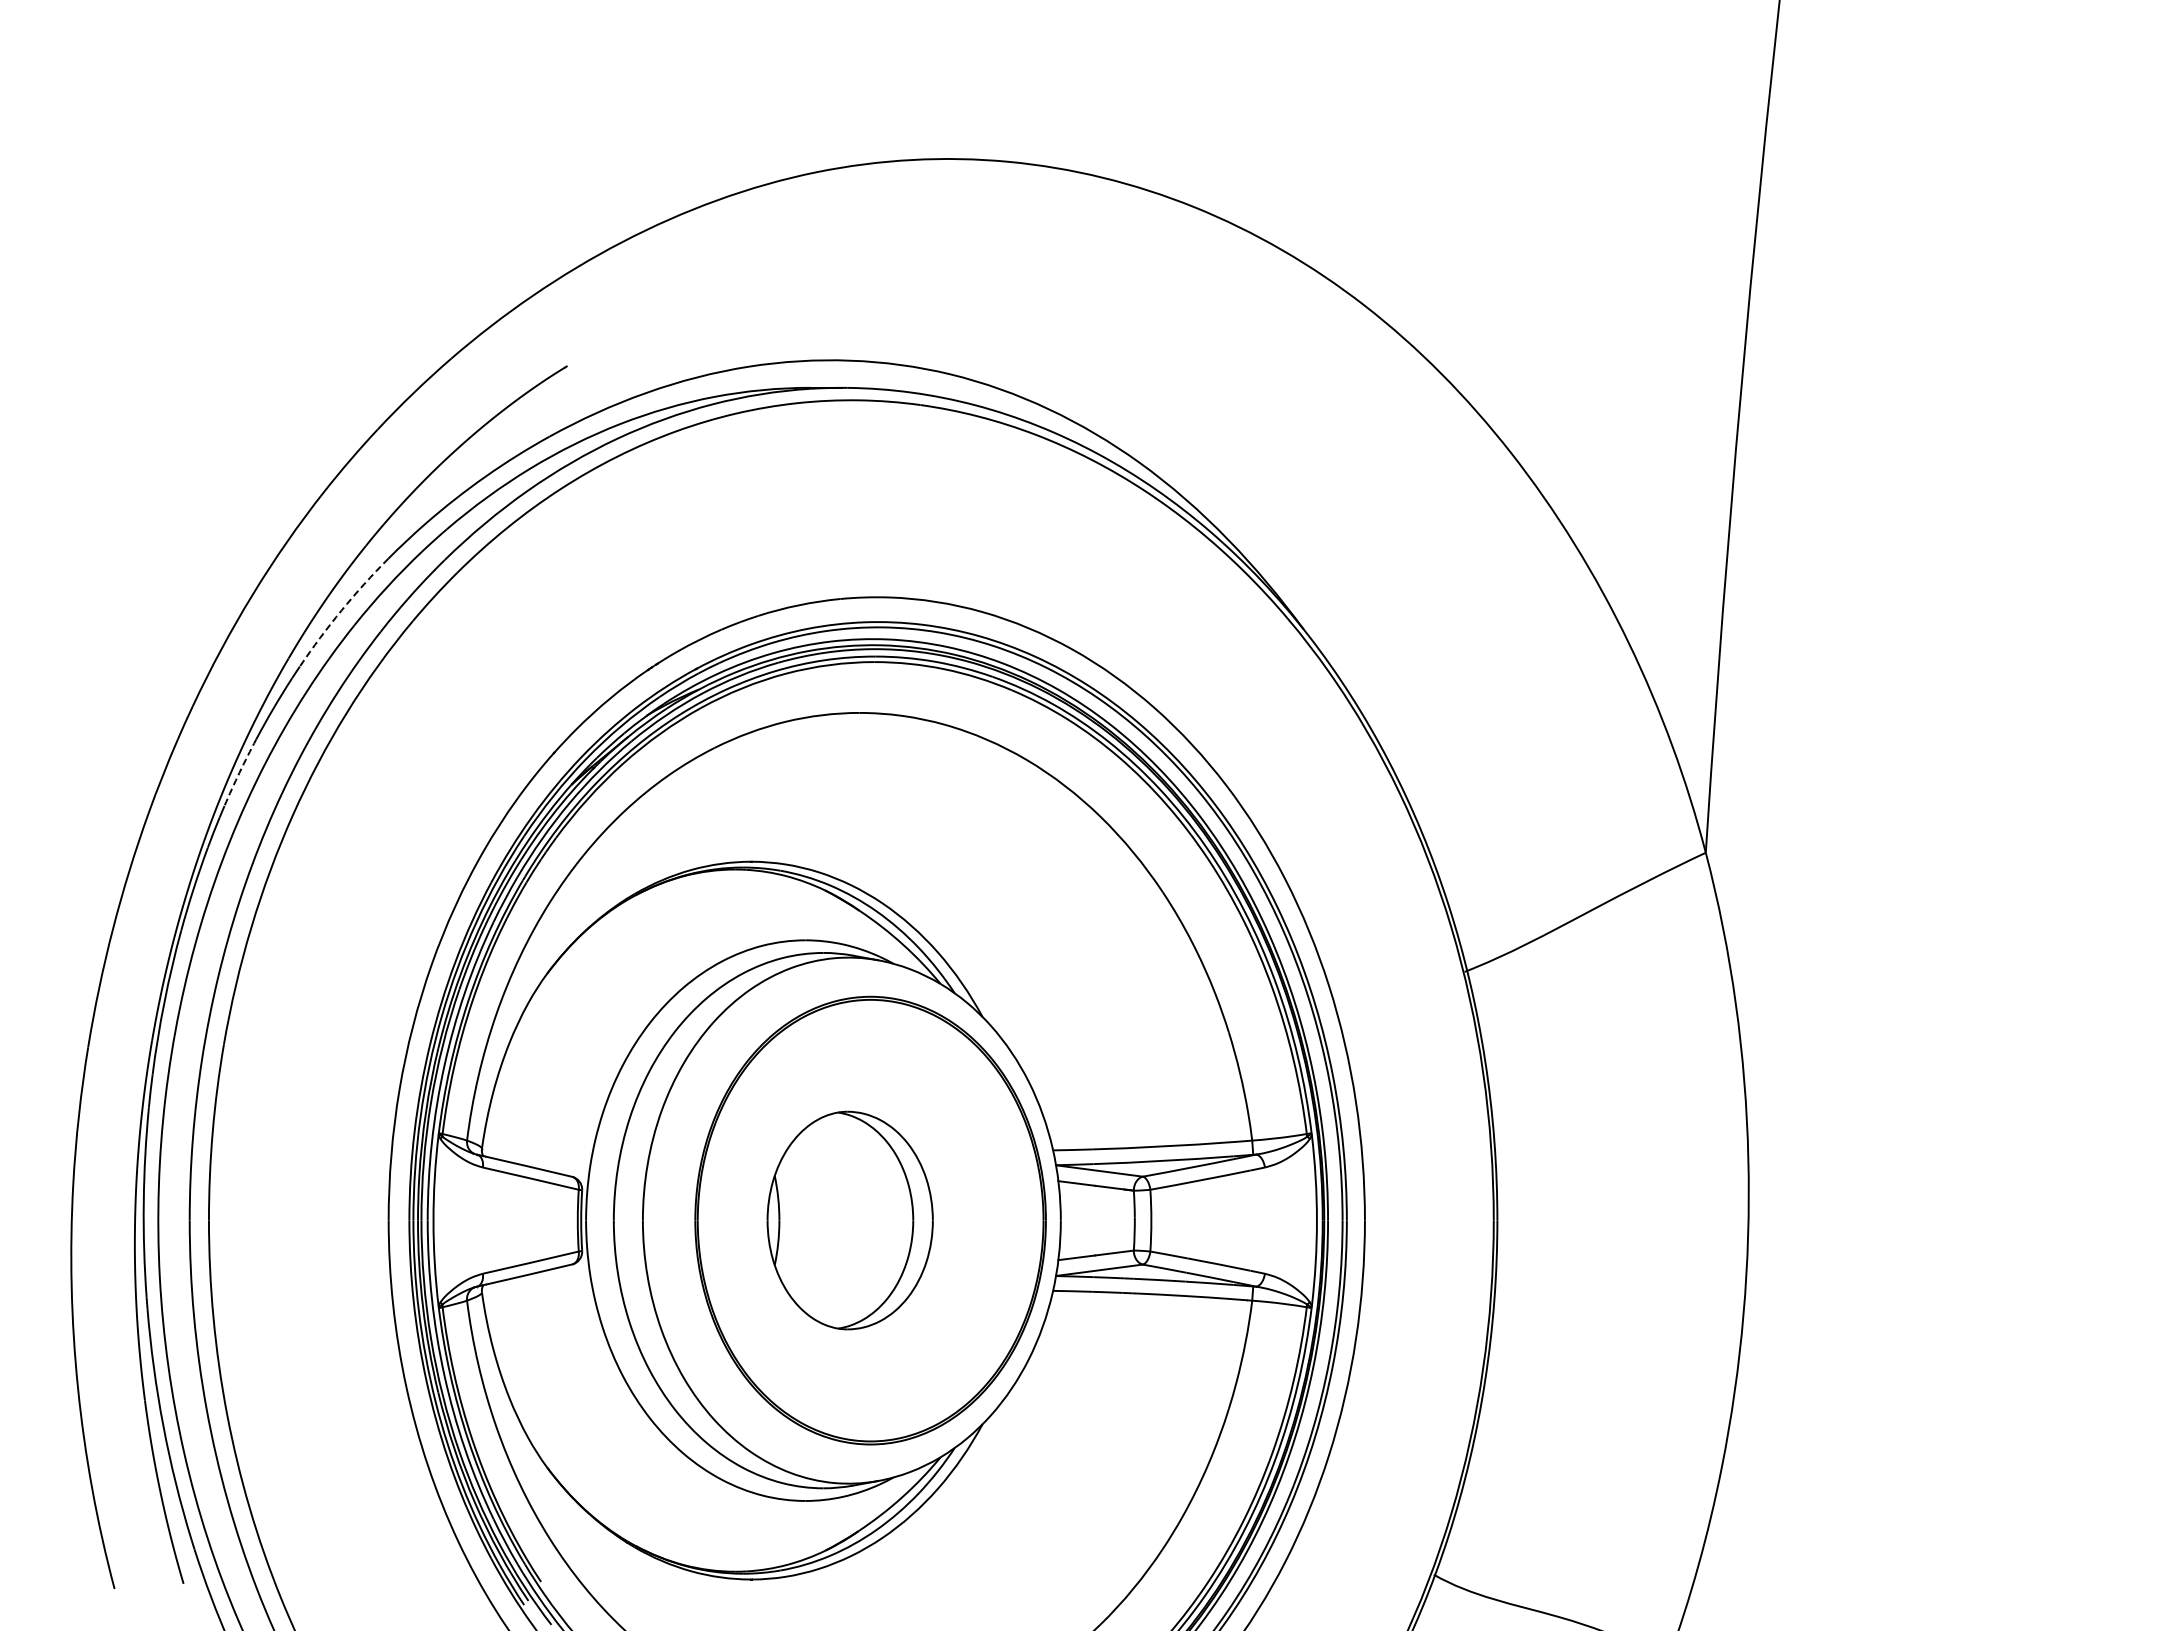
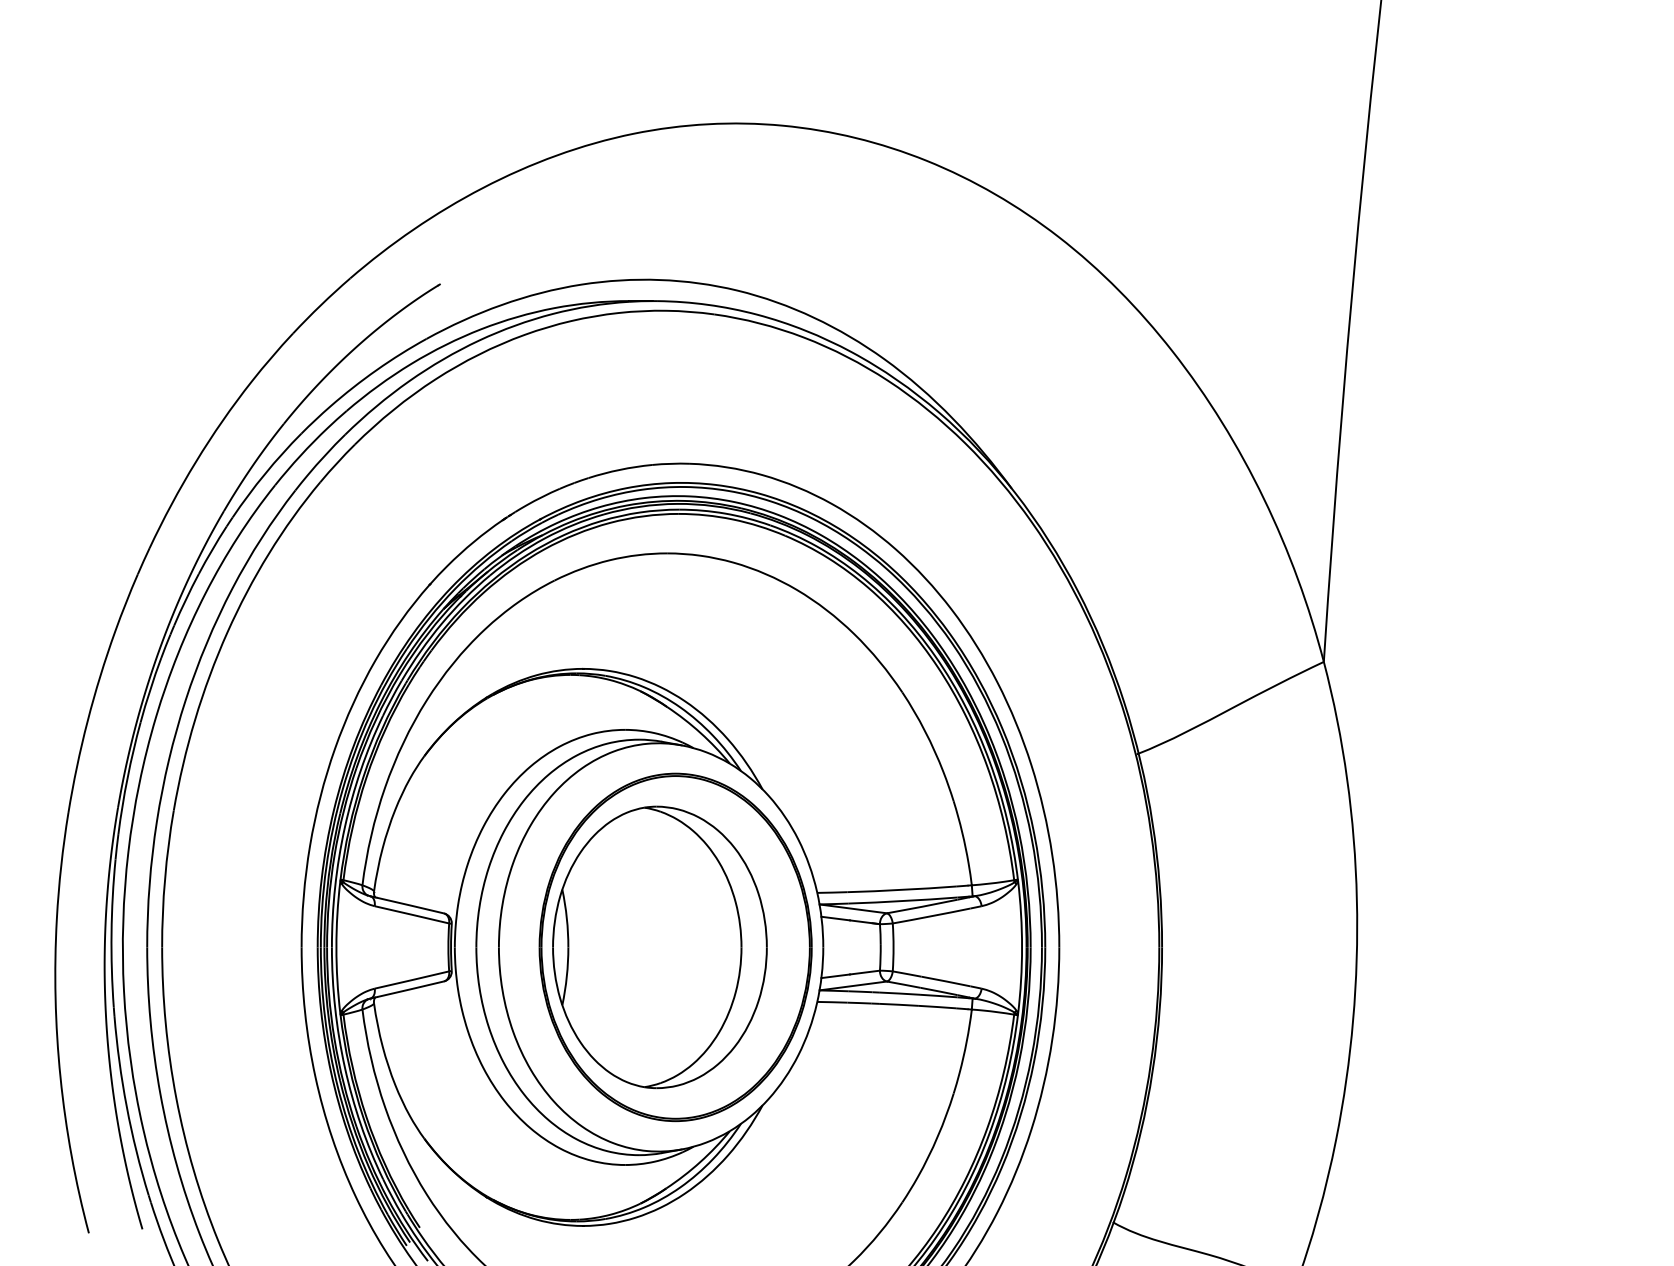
arc: (341, 610) -> (265, 473), dashed -> solid
arc: (239, 772) -> (185, 599), dashed -> solid
part: (849, 1220) -> (659, 947), size x1.67

